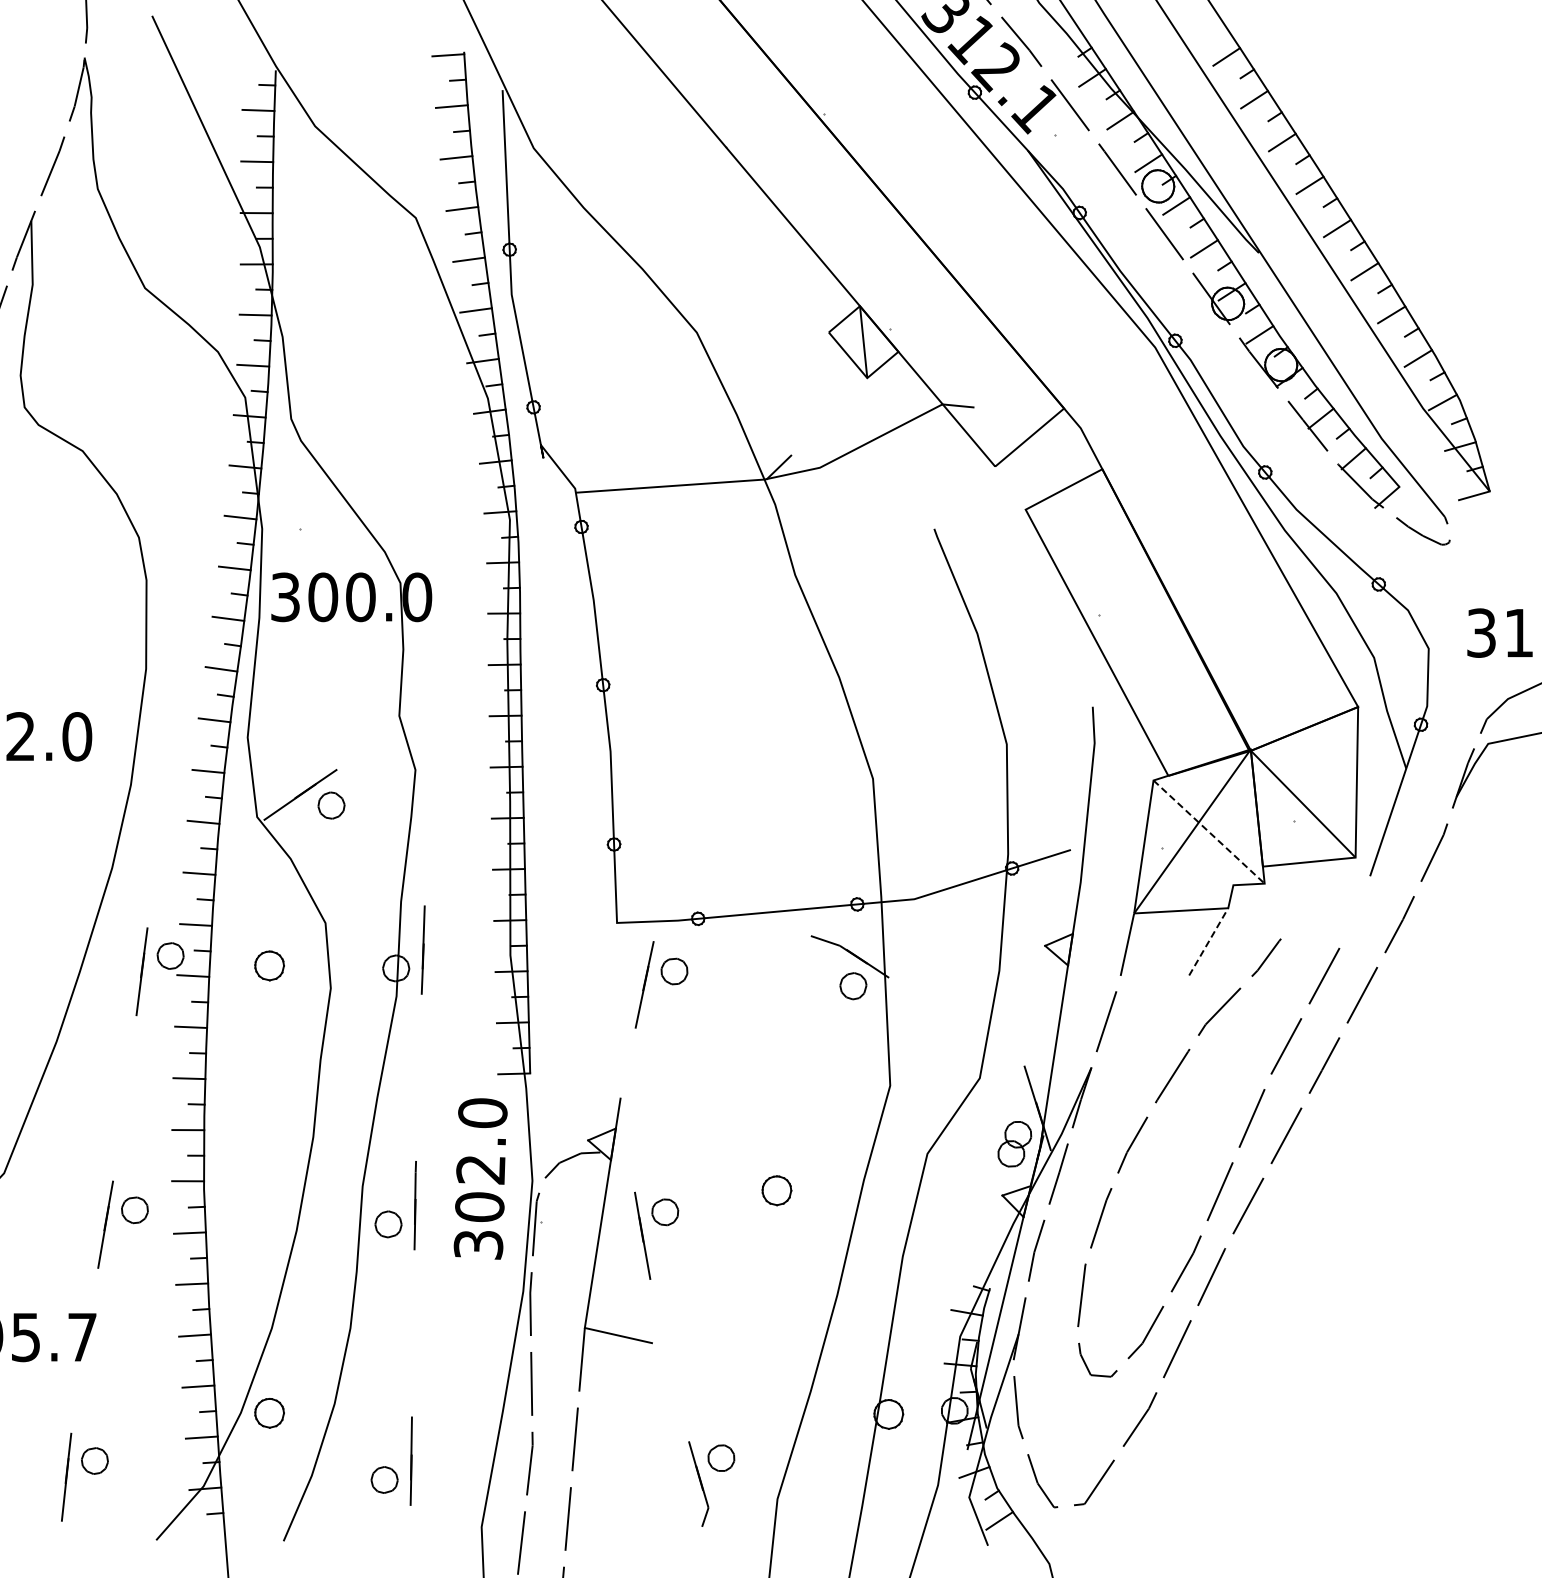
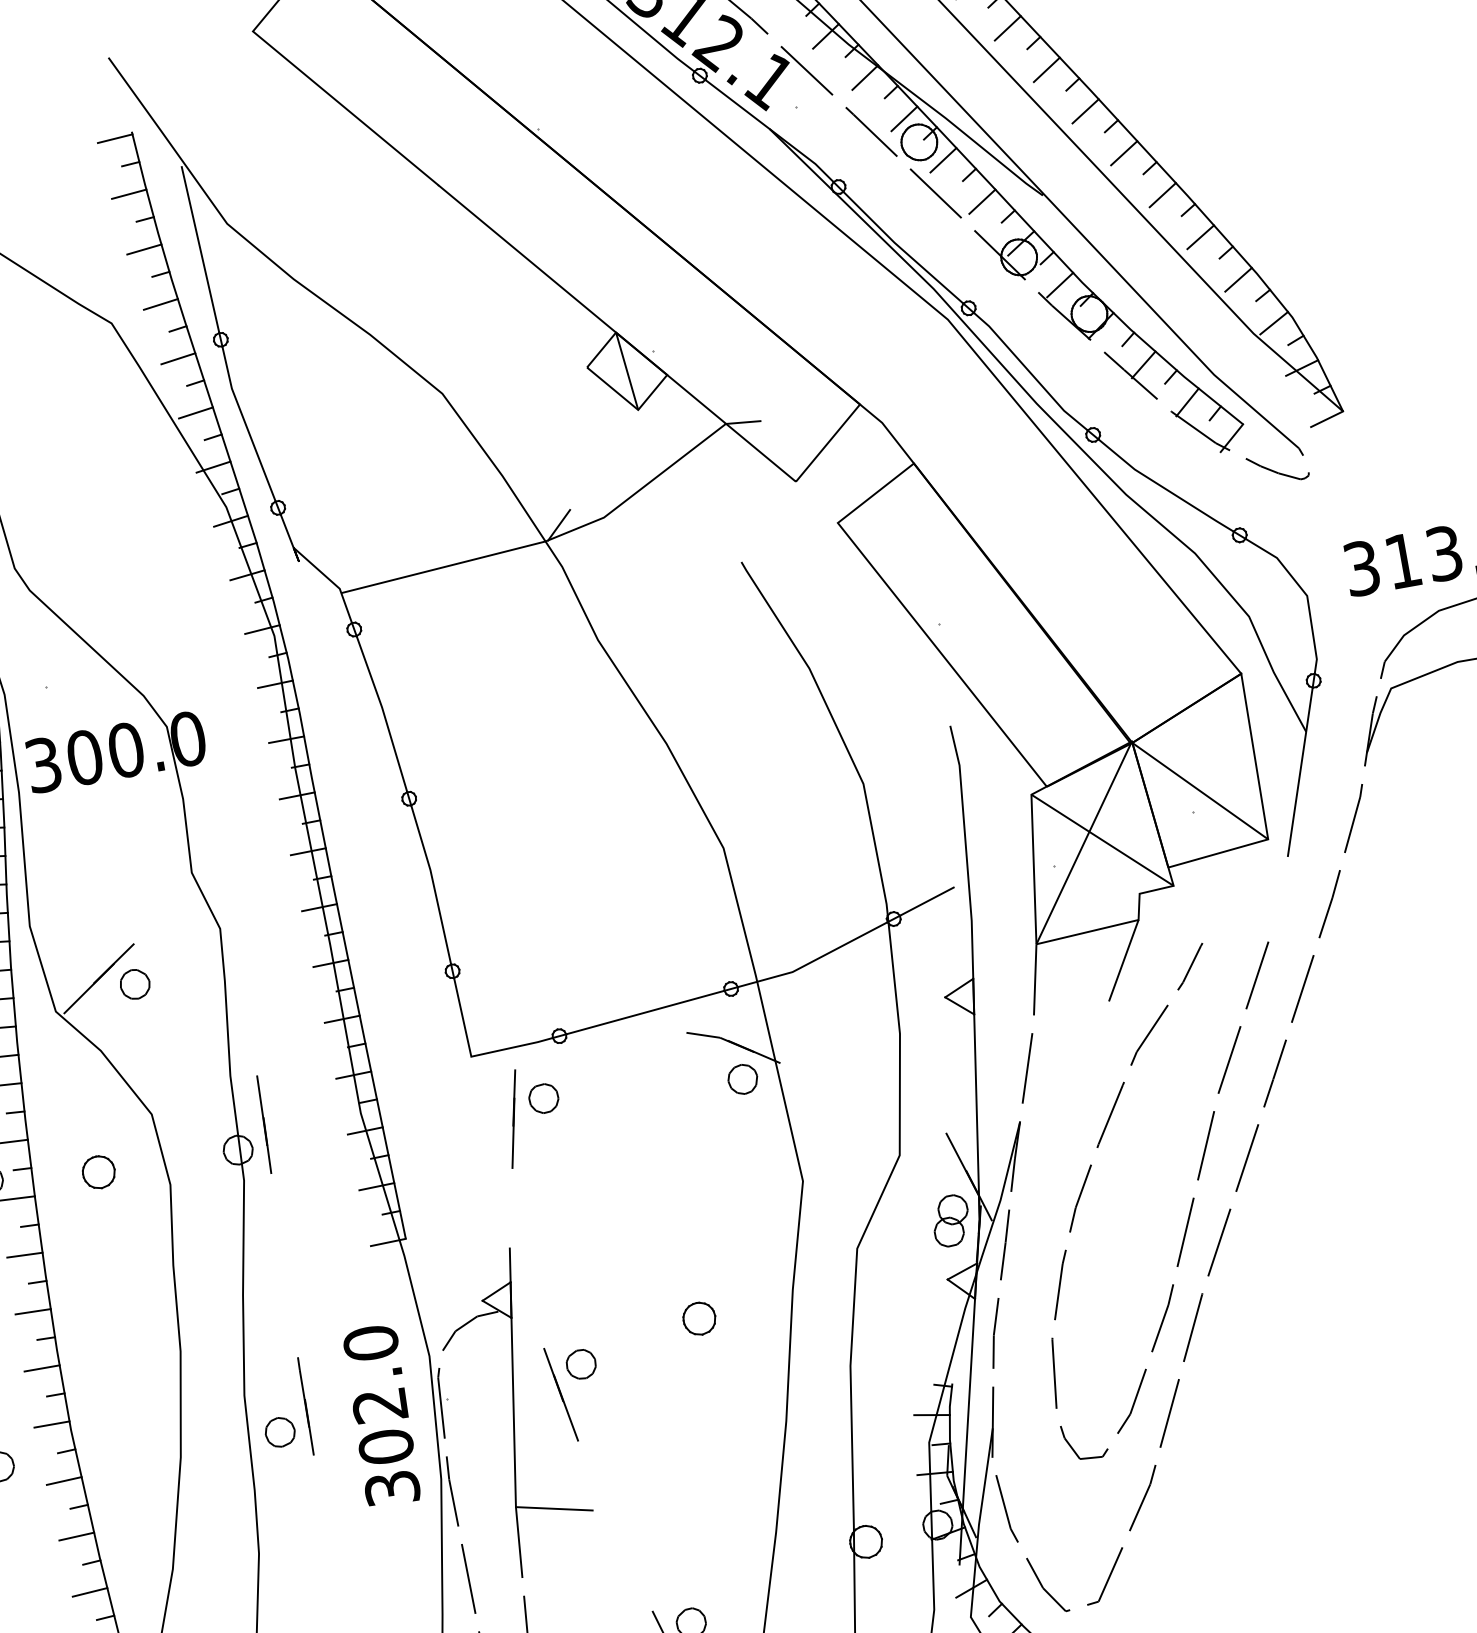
line: (1209, 832) -> (1103, 840), dashed -> solid
line: (1208, 941) -> (1123, 960), dashed -> solid
text: (480, 1178) -> (381, 1415), moved

